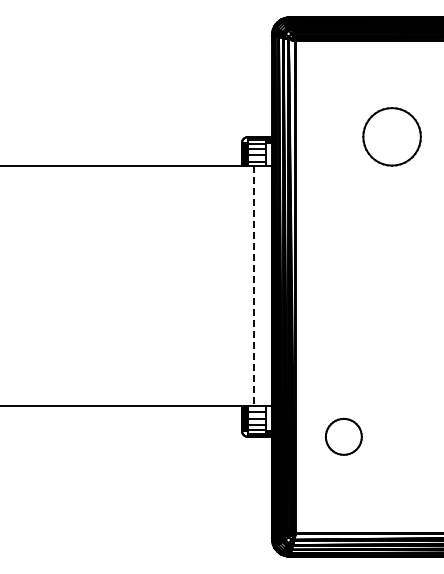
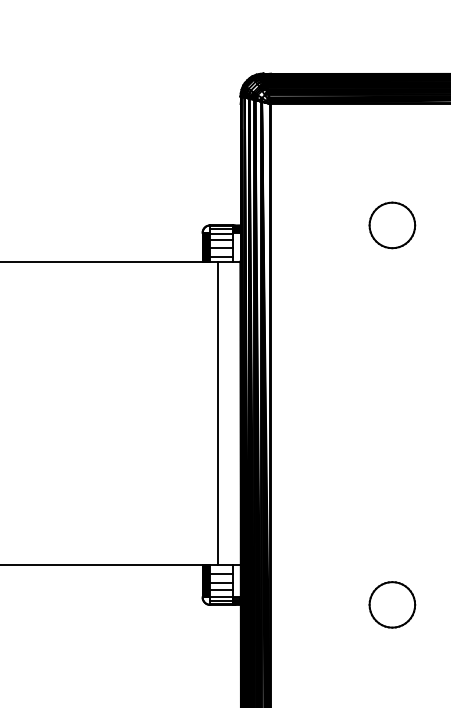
part: (391, 137) -> (391, 225), size x0.62
line: (254, 285) -> (218, 413), dashed -> solid
part: (343, 436) -> (391, 604), moved

